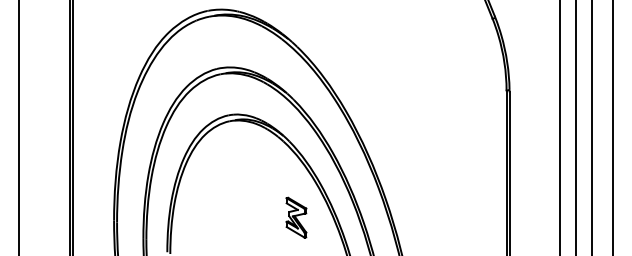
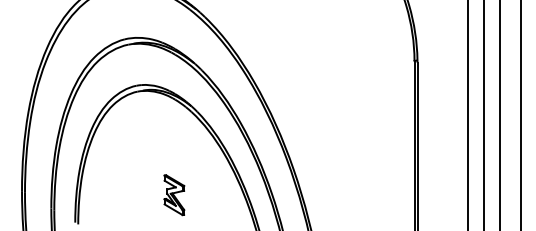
part: (296, 217) -> (174, 194), moved

